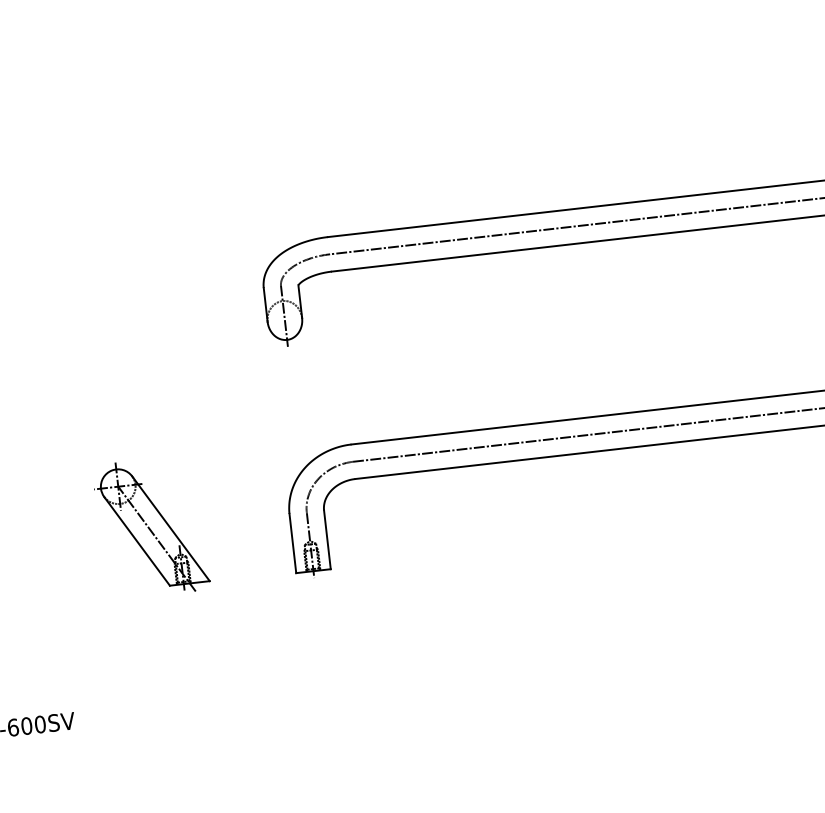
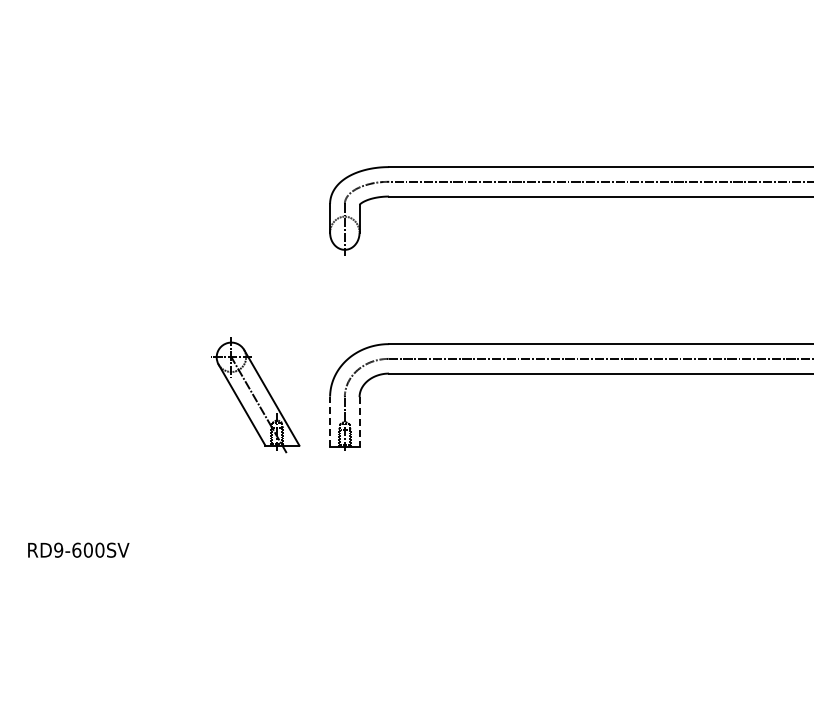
part: (151, 528) -> (255, 395), moved
line: (327, 540) -> (359, 422), solid -> dashed
line: (293, 542) -> (330, 421), solid -> dashed

